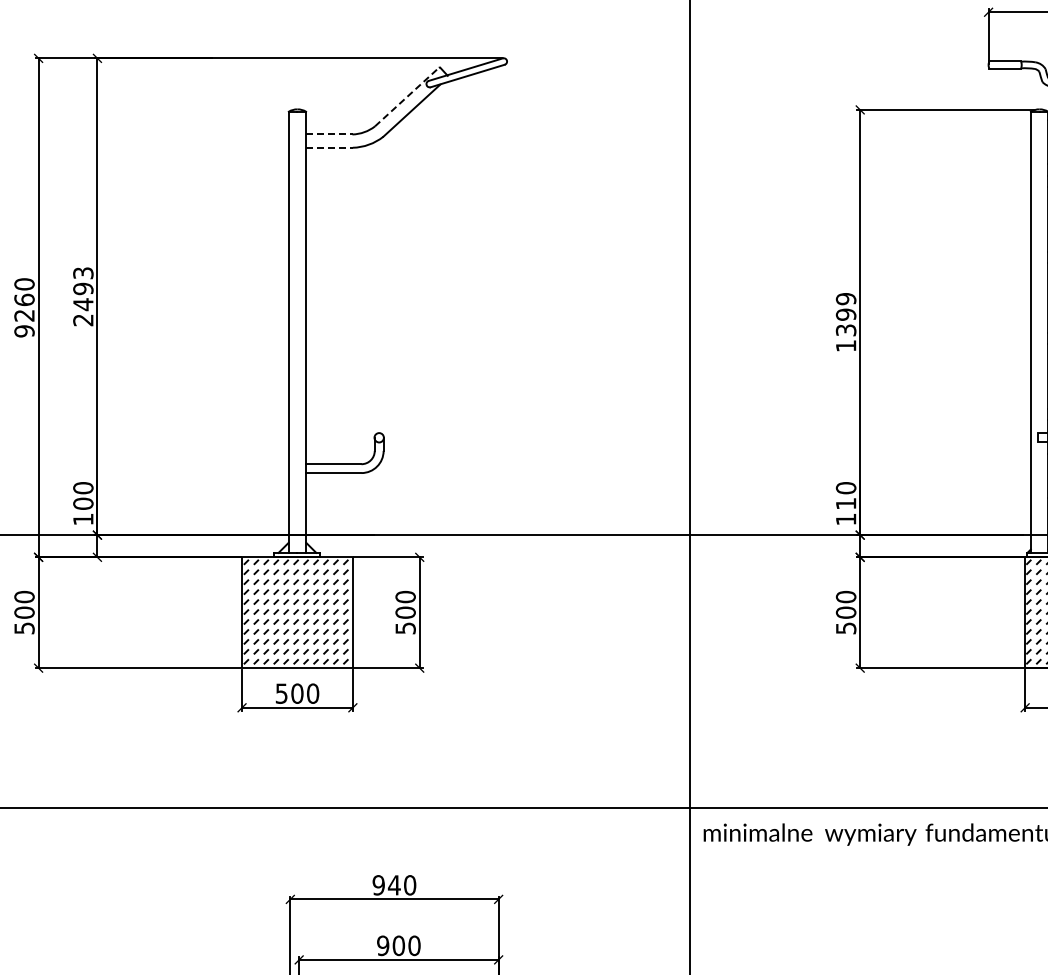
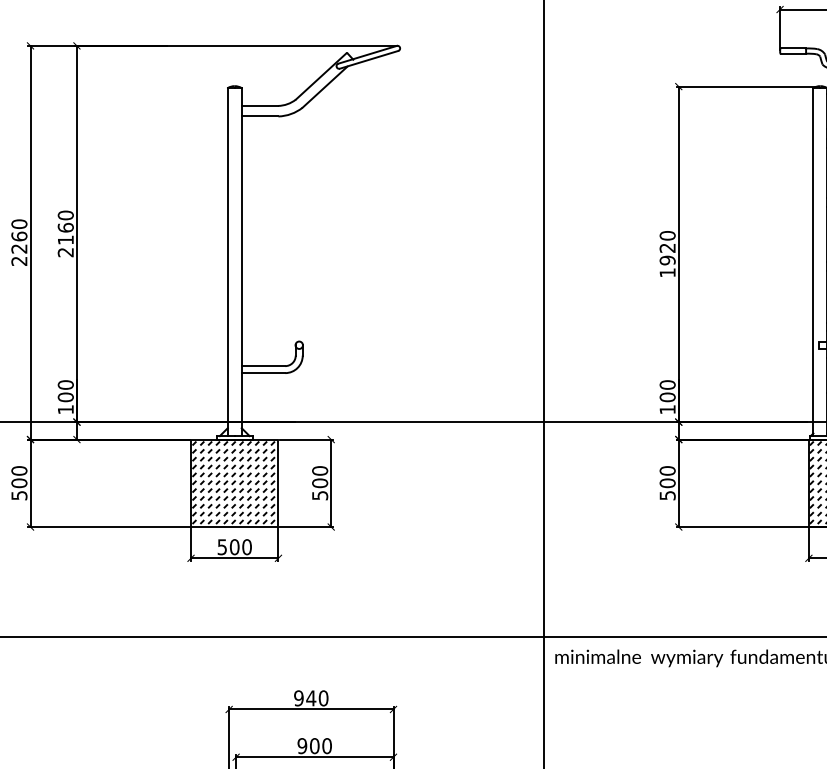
line: (407, 96) -> (321, 76), dashed -> solid
line: (329, 134) -> (260, 105), dashed -> solid
line: (330, 147) -> (260, 116), dashed -> solid
text: (83, 289) -> (65, 228), 2493 -> 2160
text: (846, 314) -> (667, 248), 1399 -> 1920
text: (24, 331) -> (19, 261), 9260 -> 2260
text: (845, 503) -> (667, 397), 110 -> 100

